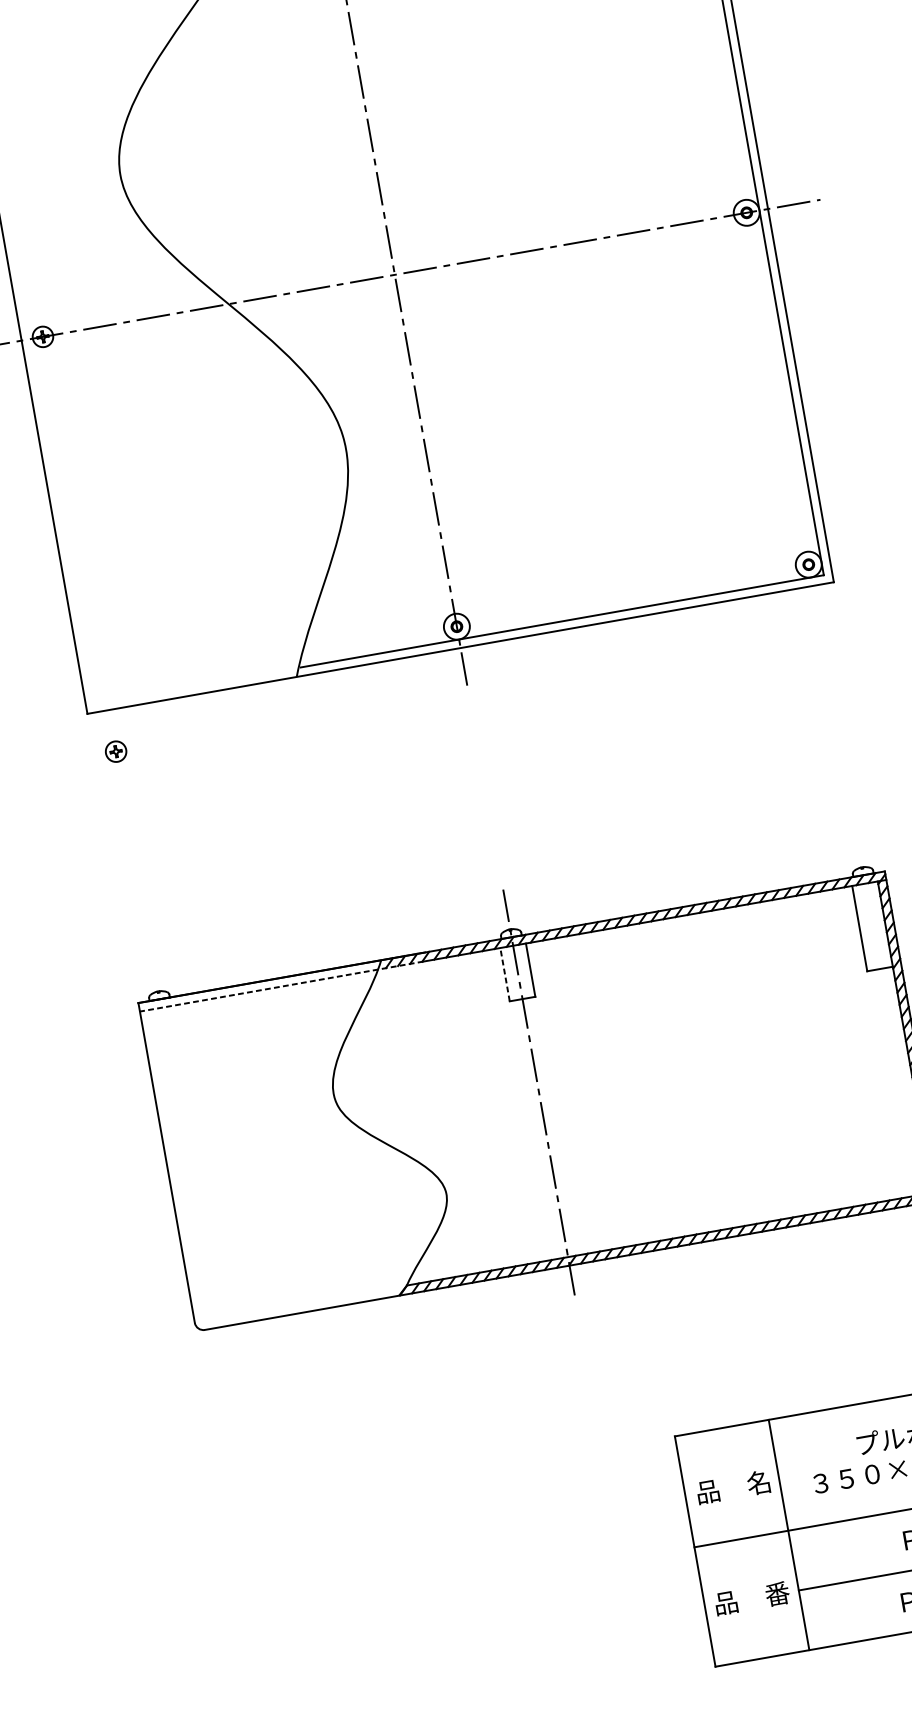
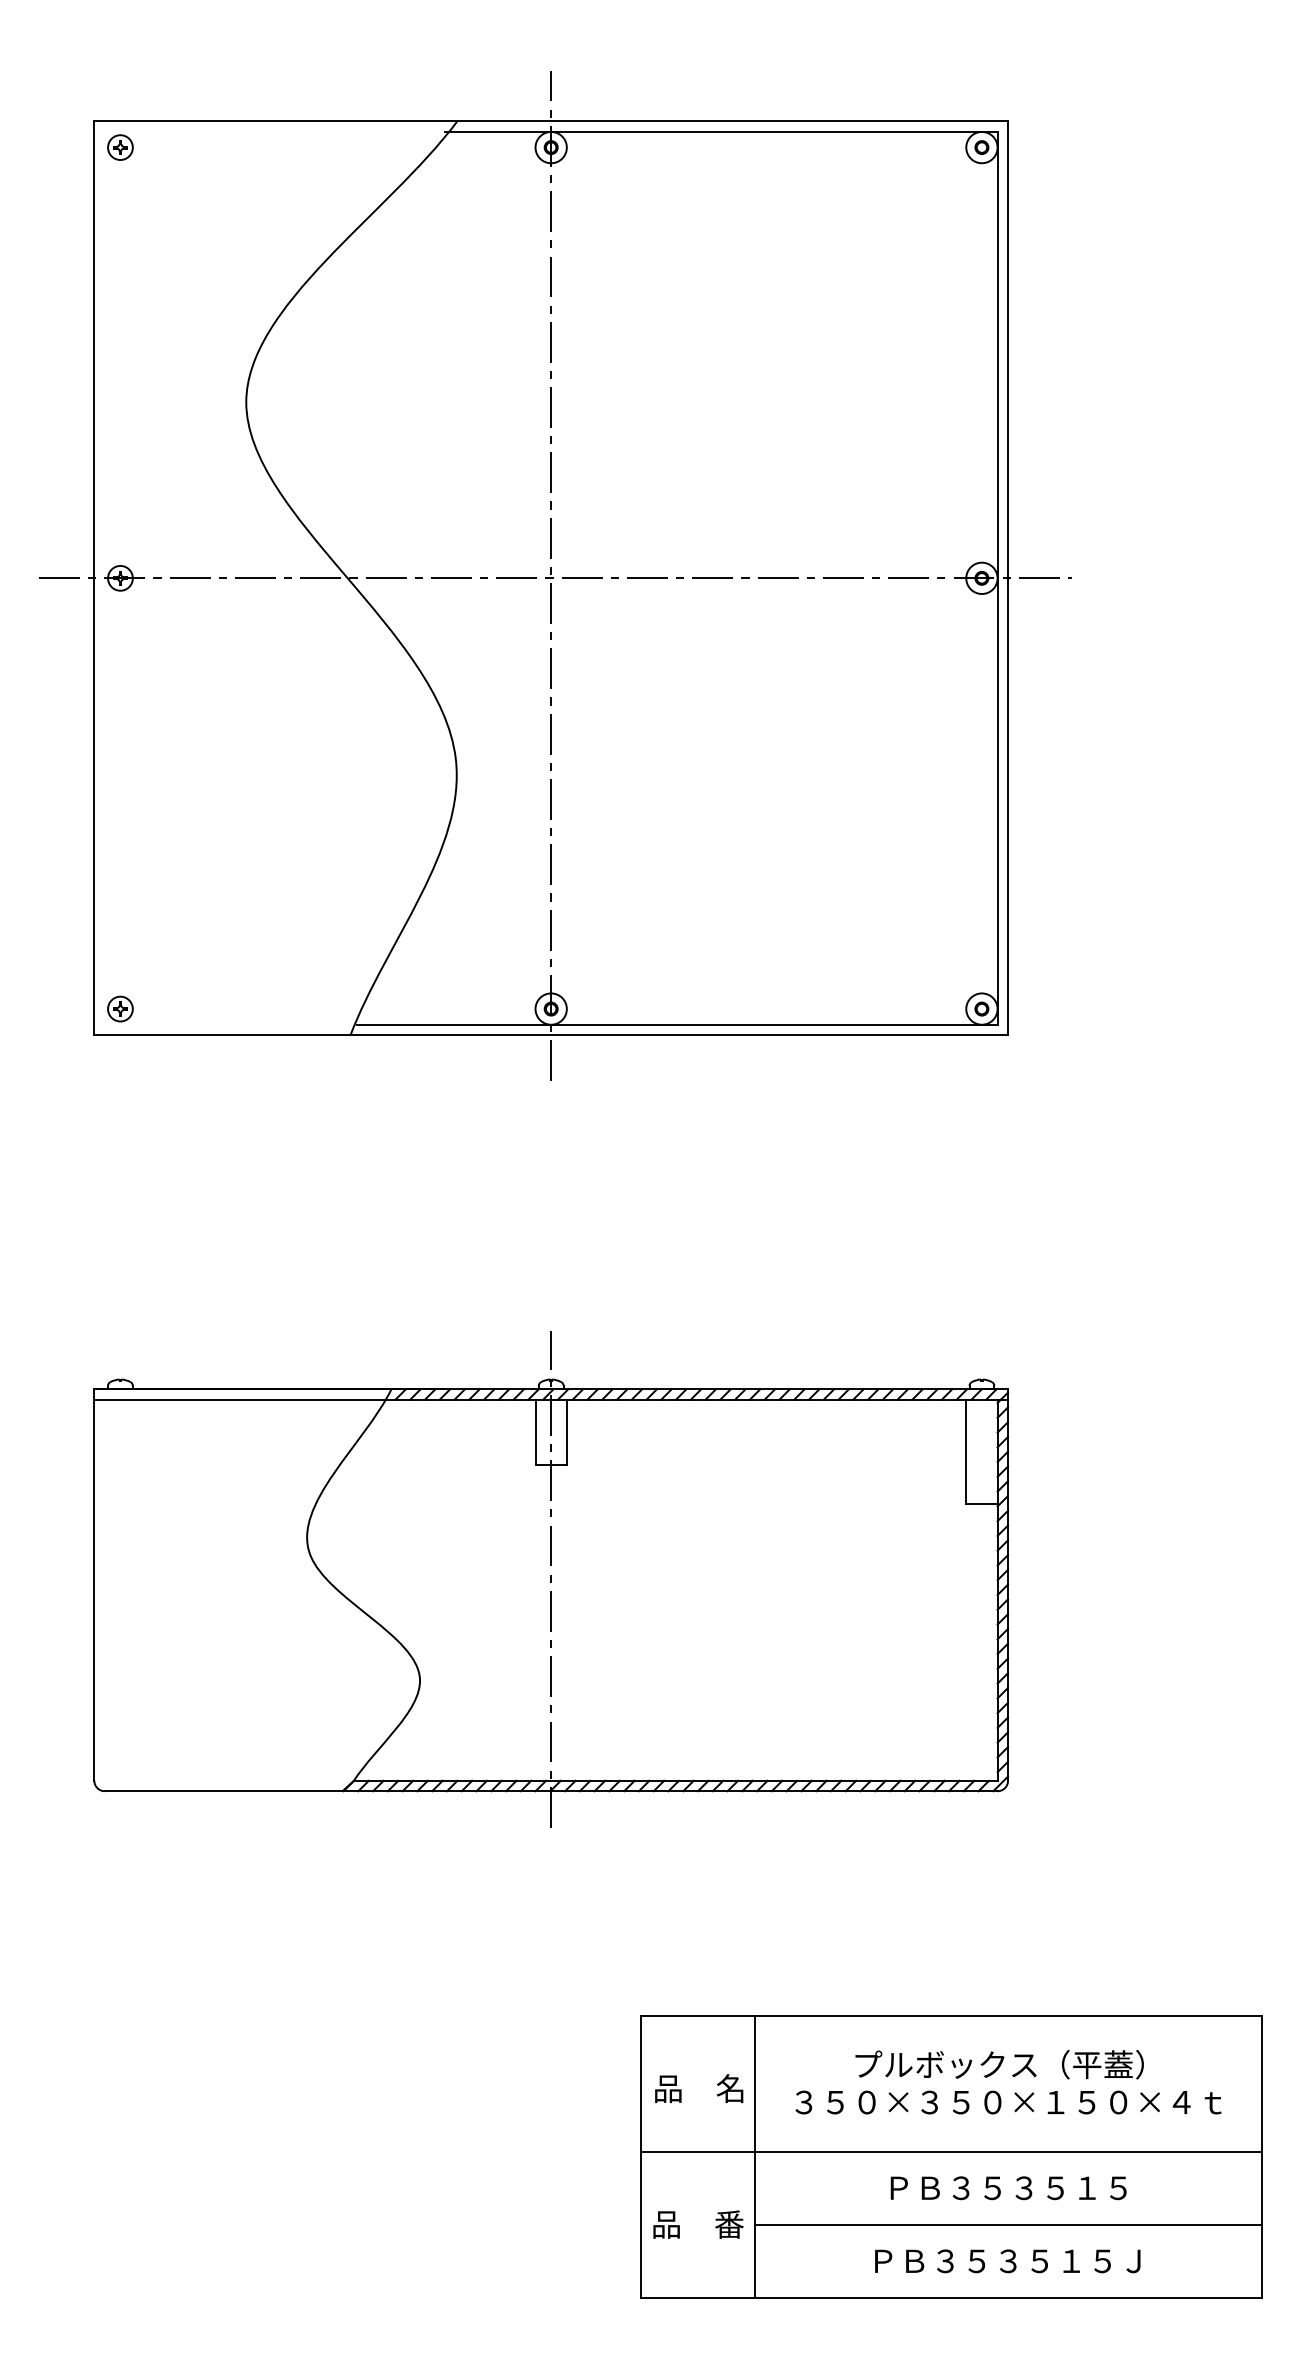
part: (116, 751) -> (120, 1008), moved
line: (505, 974) -> (535, 1432), dashed -> solid
line: (281, 986) -> (267, 1399), dashed -> solid

